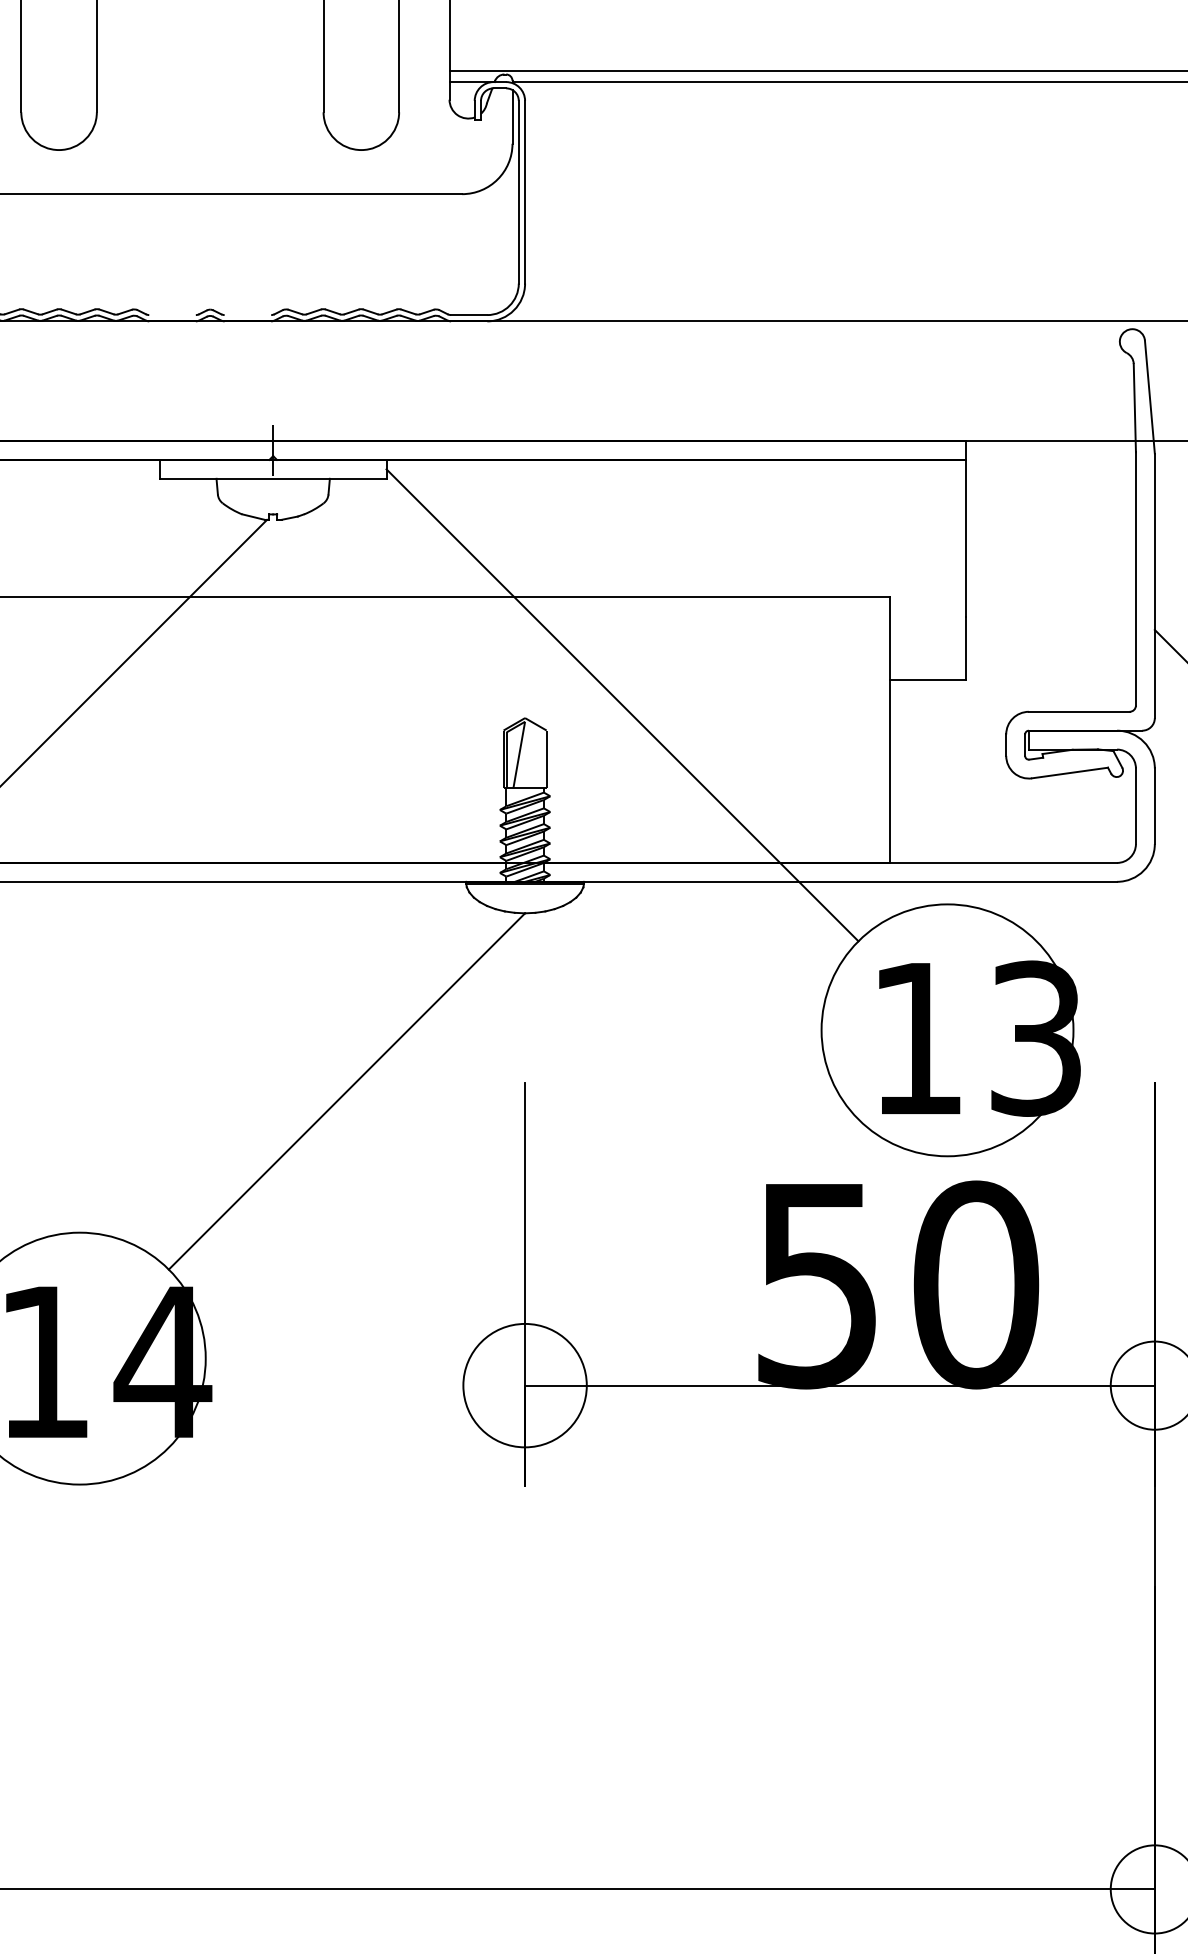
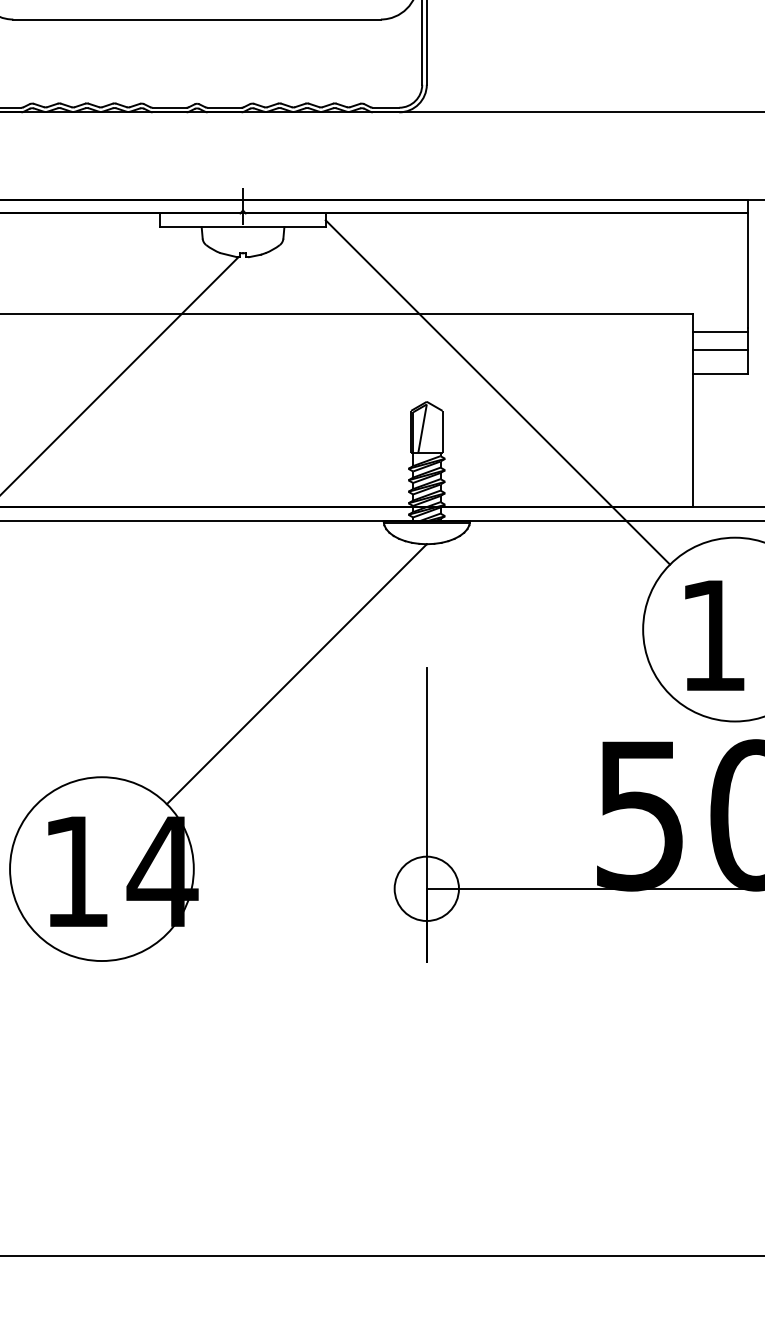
line: (172, 315) -> (169, 108), added
line: (247, 315) -> (224, 108), added
line: (927, 622) -> (720, 332), added
line: (927, 647) -> (720, 350), added
circle: (525, 1385) -> (427, 888), size x0.71

